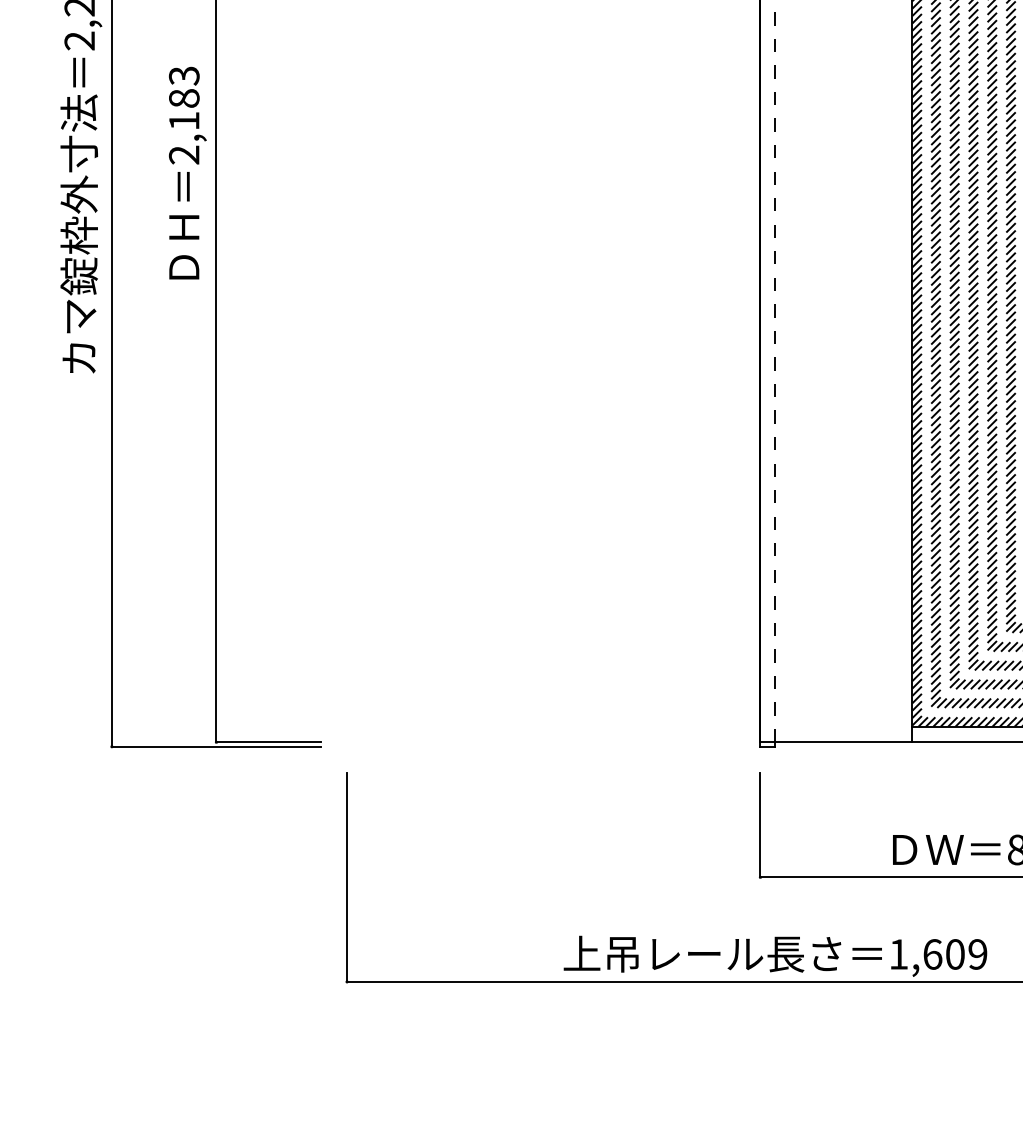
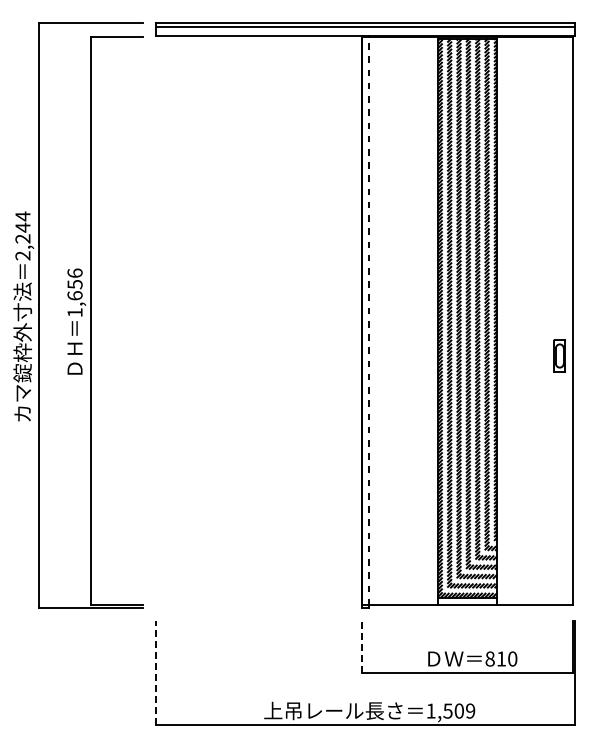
text: (183, 114) -> (74, 292), 2,183 -> 1,656
line: (761, 824) -> (362, 646), solid -> dashed
line: (347, 876) -> (156, 672), solid -> dashed
text: (931, 953) -> (447, 710), 1,609 -> 1,509

